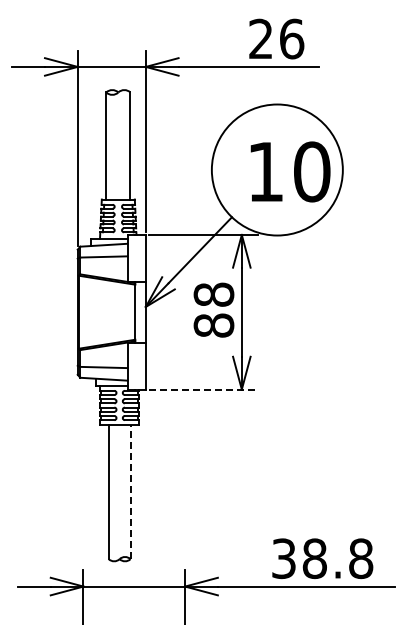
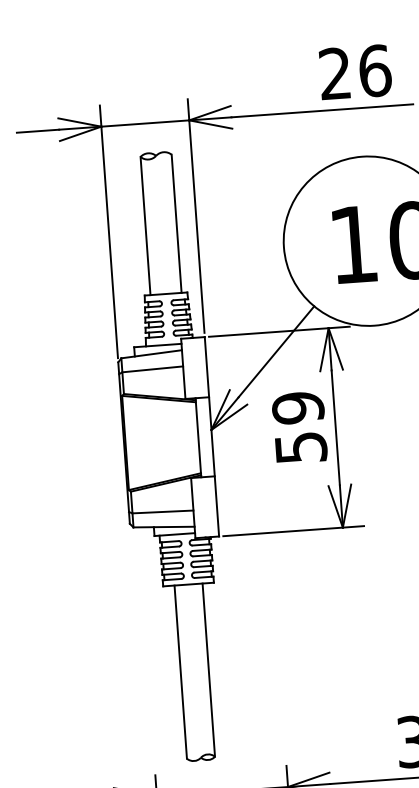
text: (213, 309) -> (298, 427), 88 -> 59
line: (203, 389) -> (293, 531), dashed -> solid
line: (130, 491) -> (208, 669), dashed -> solid

